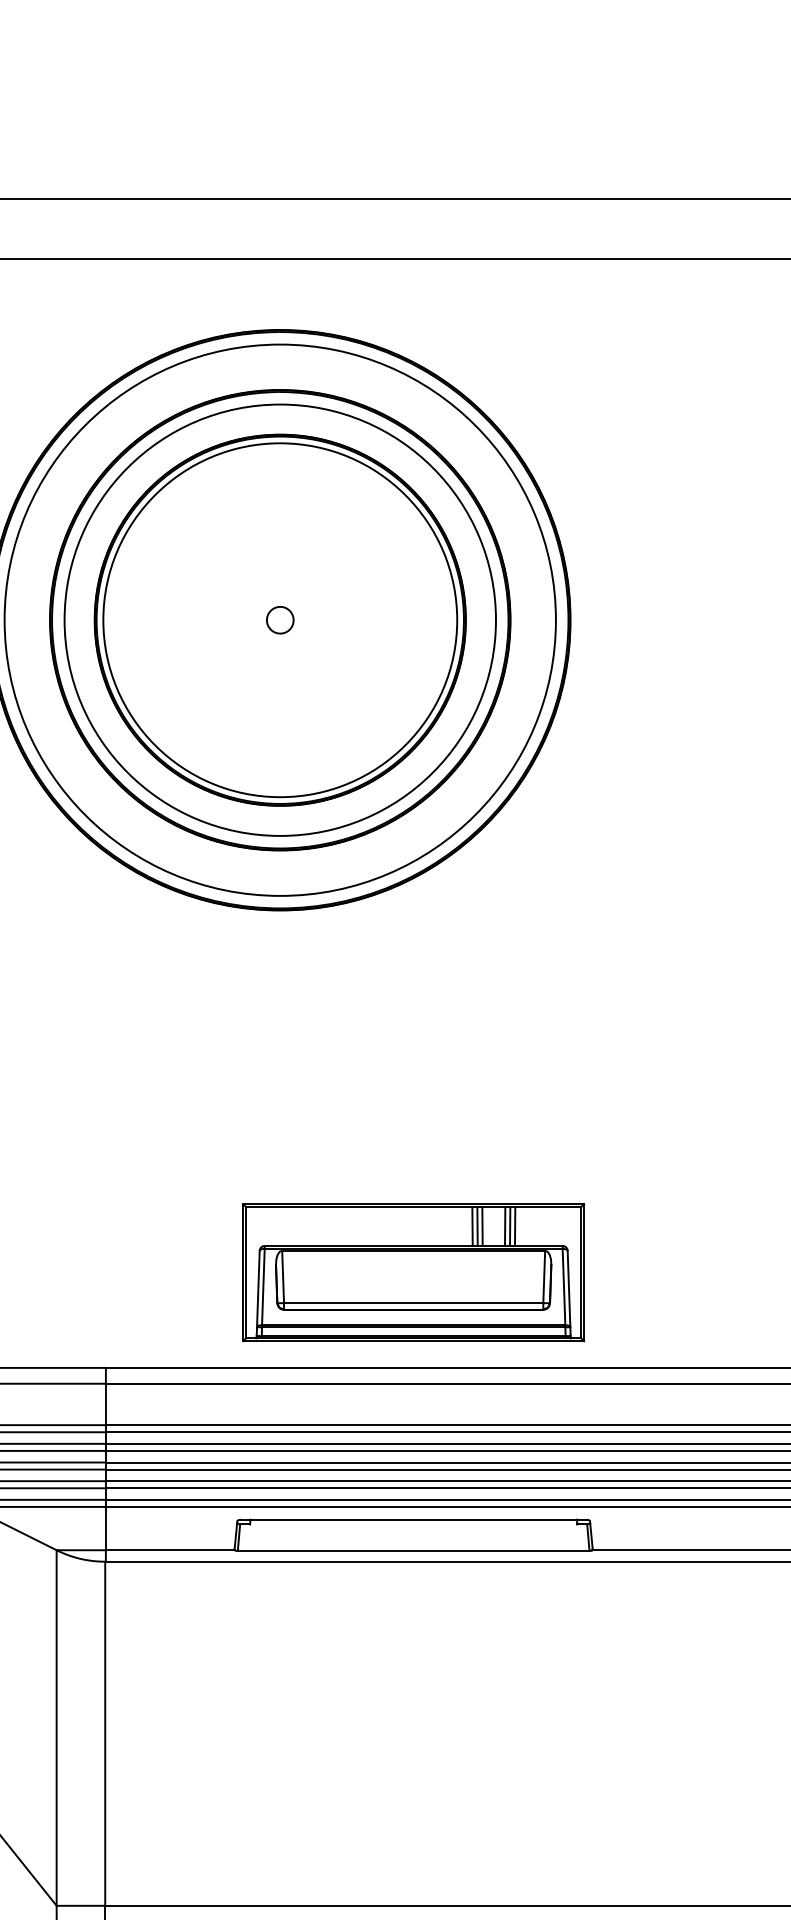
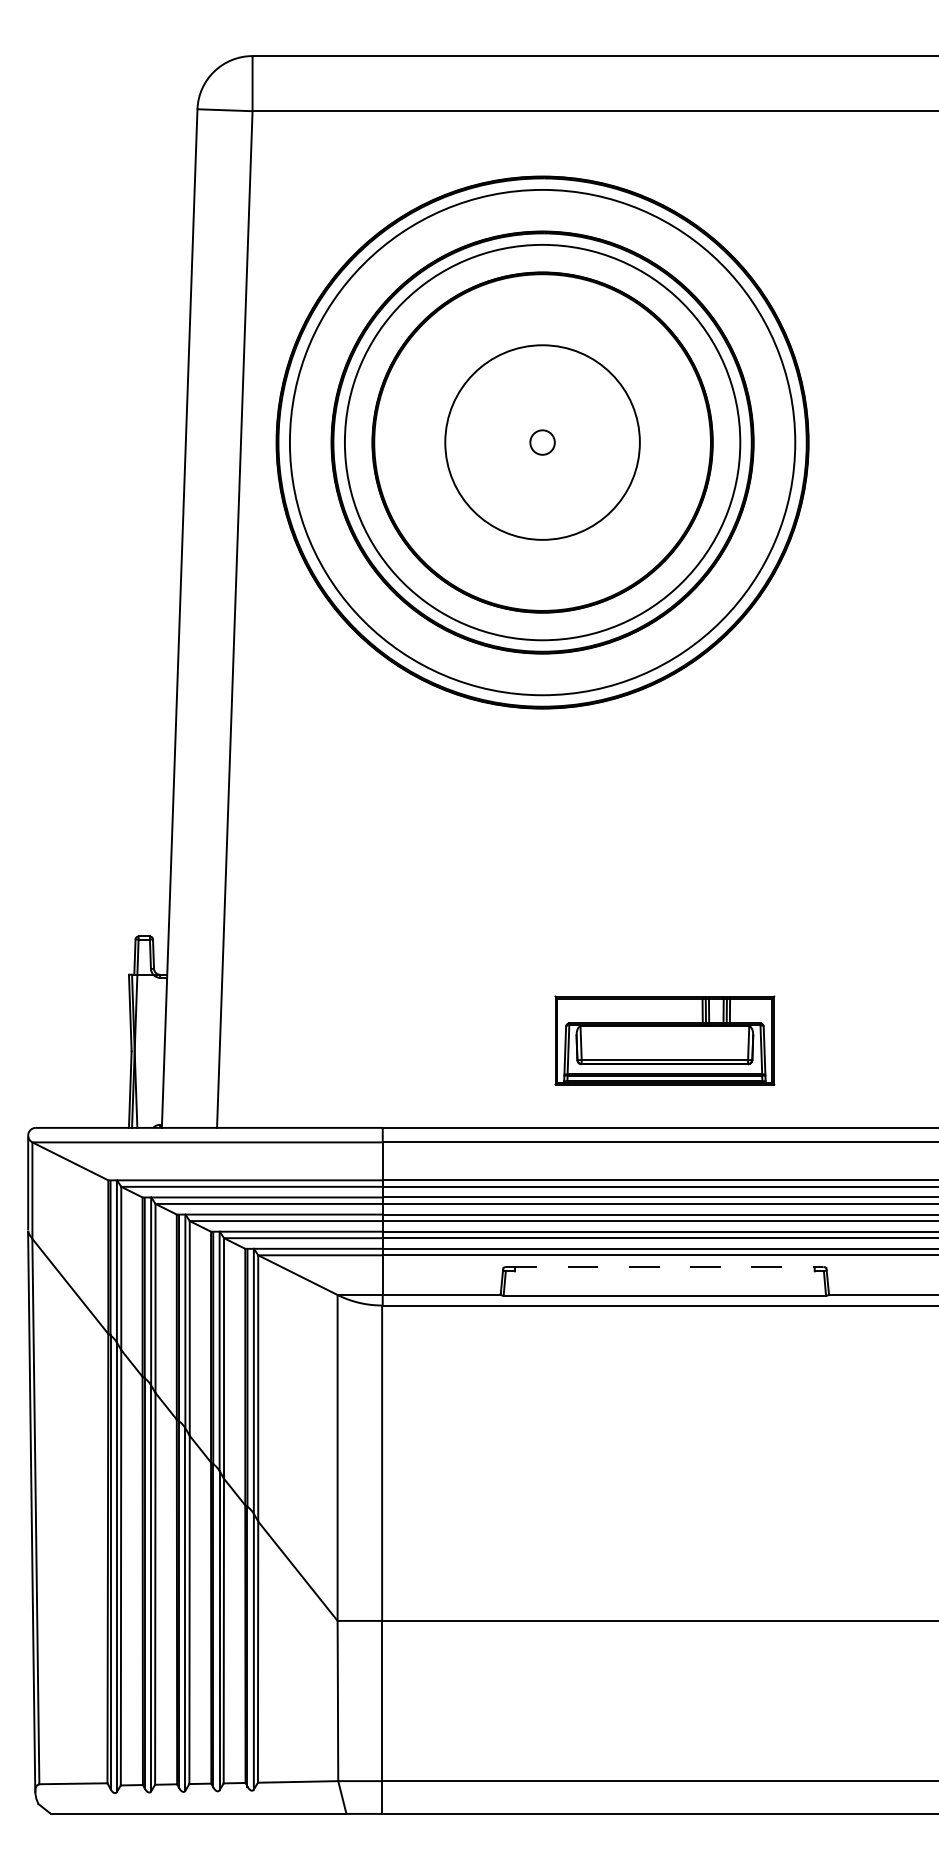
circle: (280, 620) -> (542, 442), size x0.6
part: (413, 1272) -> (664, 1040), size x0.7
line: (414, 1519) -> (665, 1266), solid -> dashed

